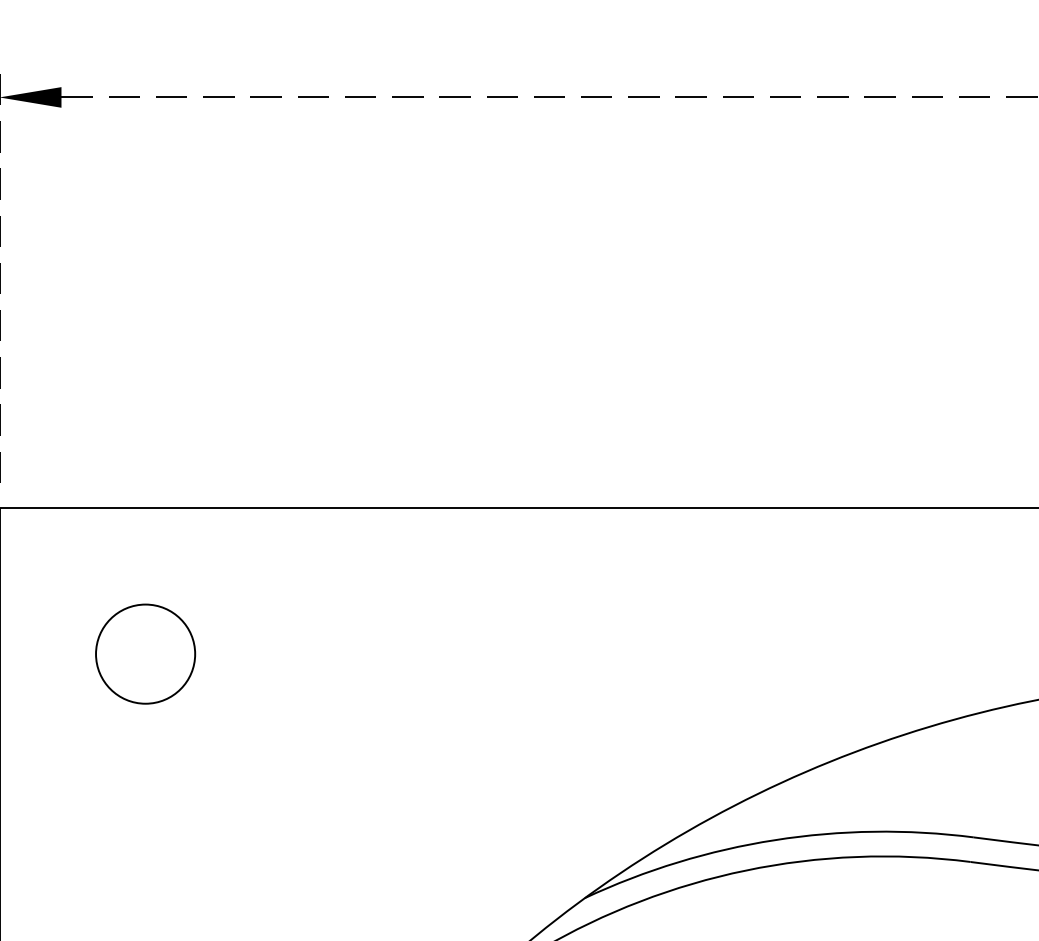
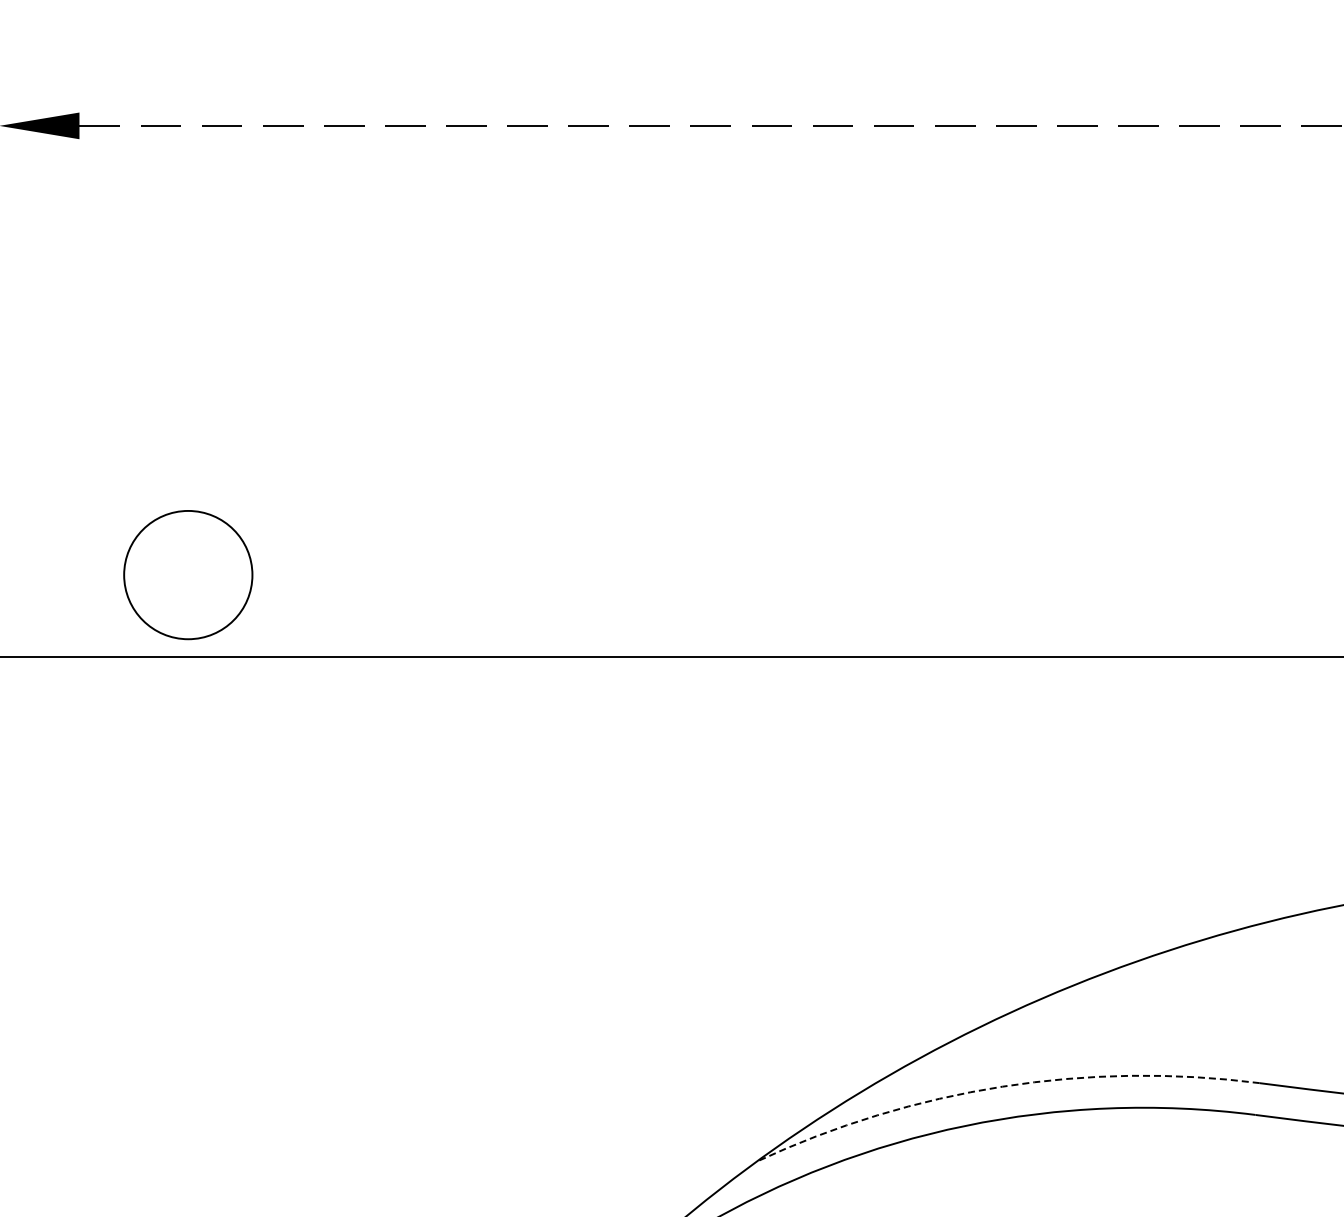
circle: (145, 654) -> (188, 575), moved
arc: (774, 839) -> (1002, 1086), solid -> dashed

